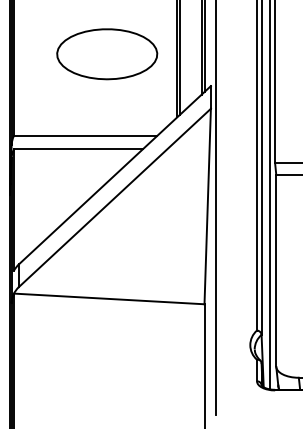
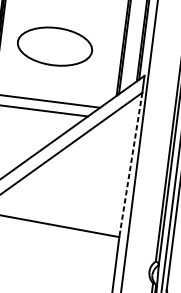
part: (107, 54) -> (55, 46), moved
line: (207, 206) -> (130, 164), solid -> dashed

